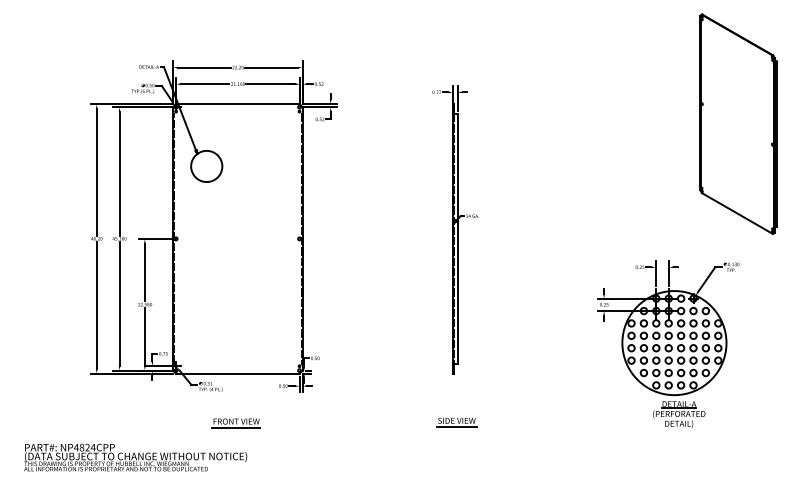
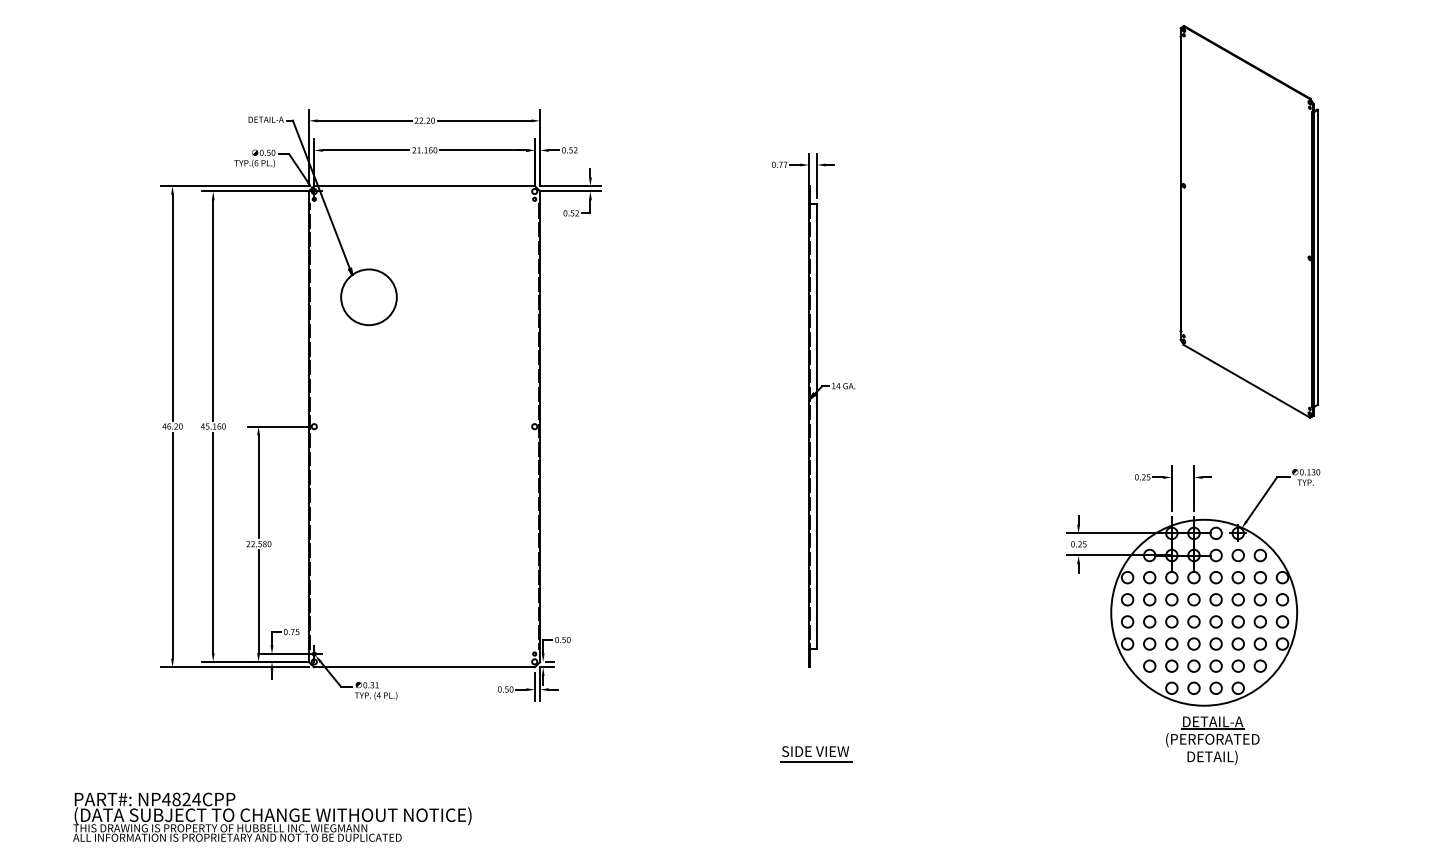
part: (738, 123) -> (1248, 220), moved
part: (235, 423) -> (420, 756), removed
text: (135, 457) -> (272, 817), moved

